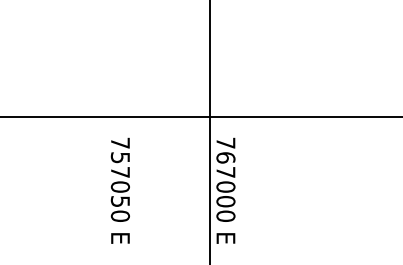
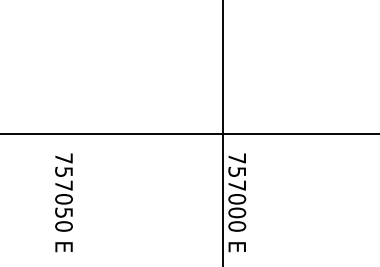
text: (226, 157) -> (237, 171), 767000 -> 757000
text: (119, 190) -> (63, 202), moved

